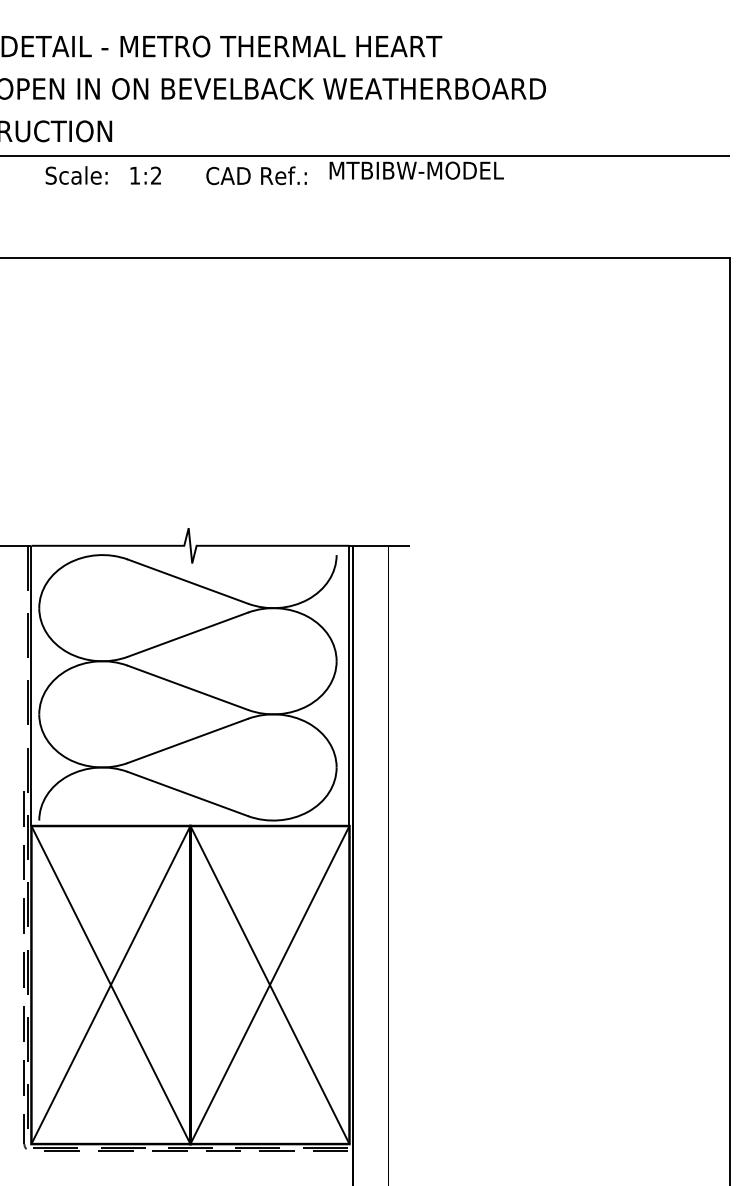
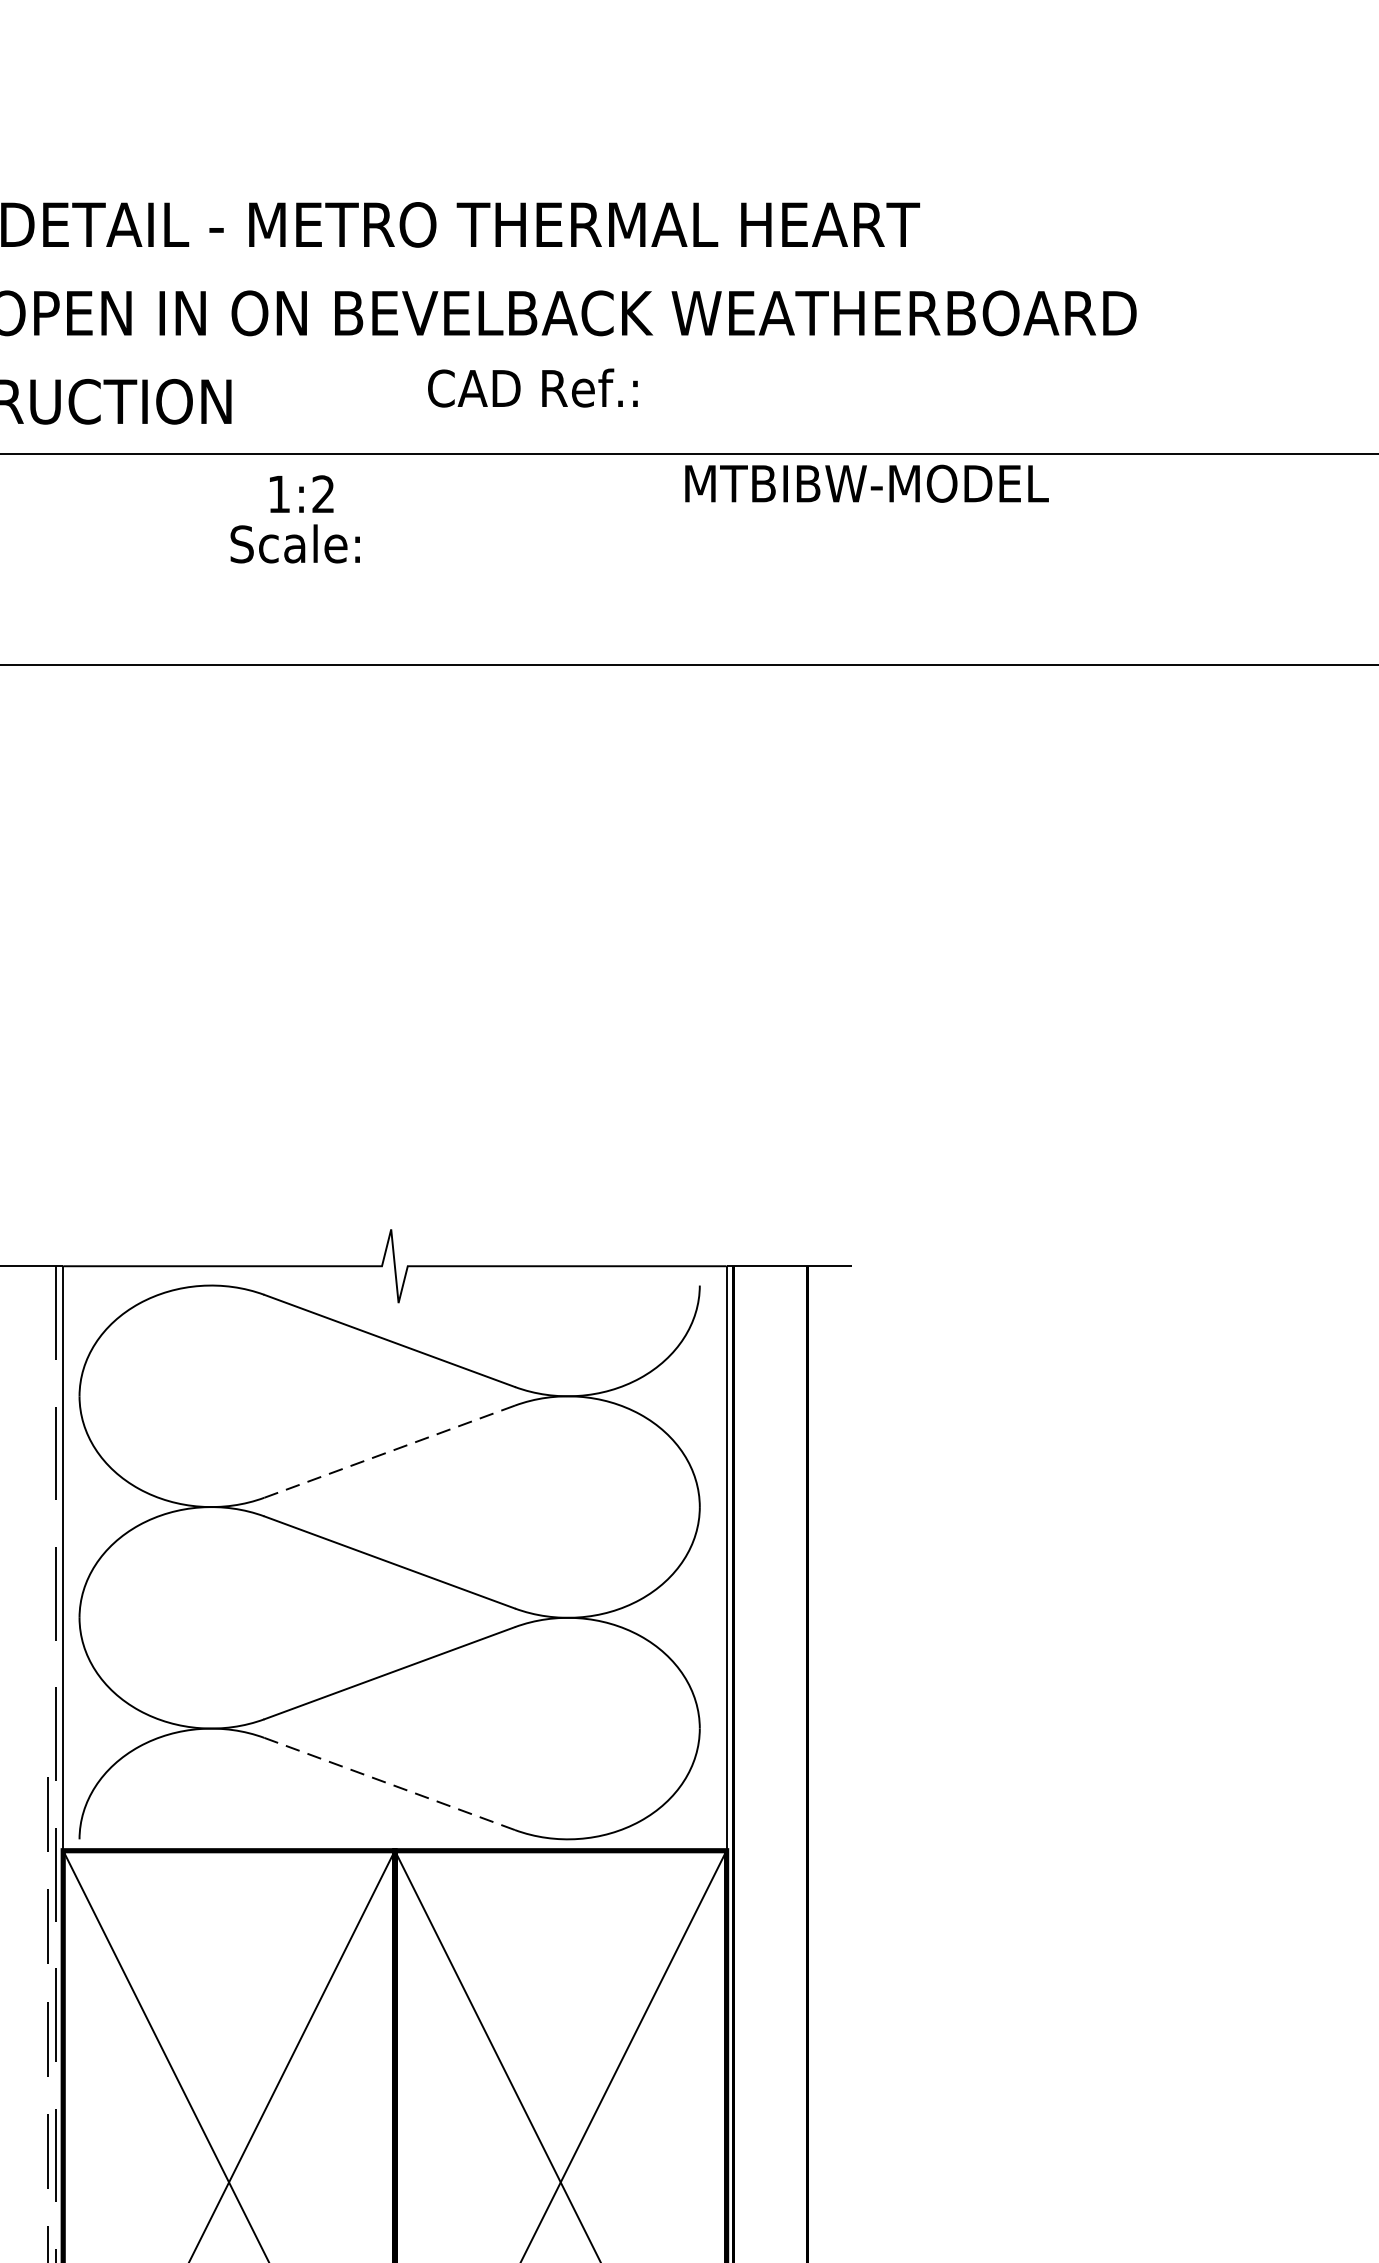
text: (76, 175) -> (294, 543), moved
text: (256, 175) -> (532, 387), moved
line: (187, 634) -> (388, 1451), solid -> dashed
line: (188, 794) -> (390, 1784), solid -> dashed

